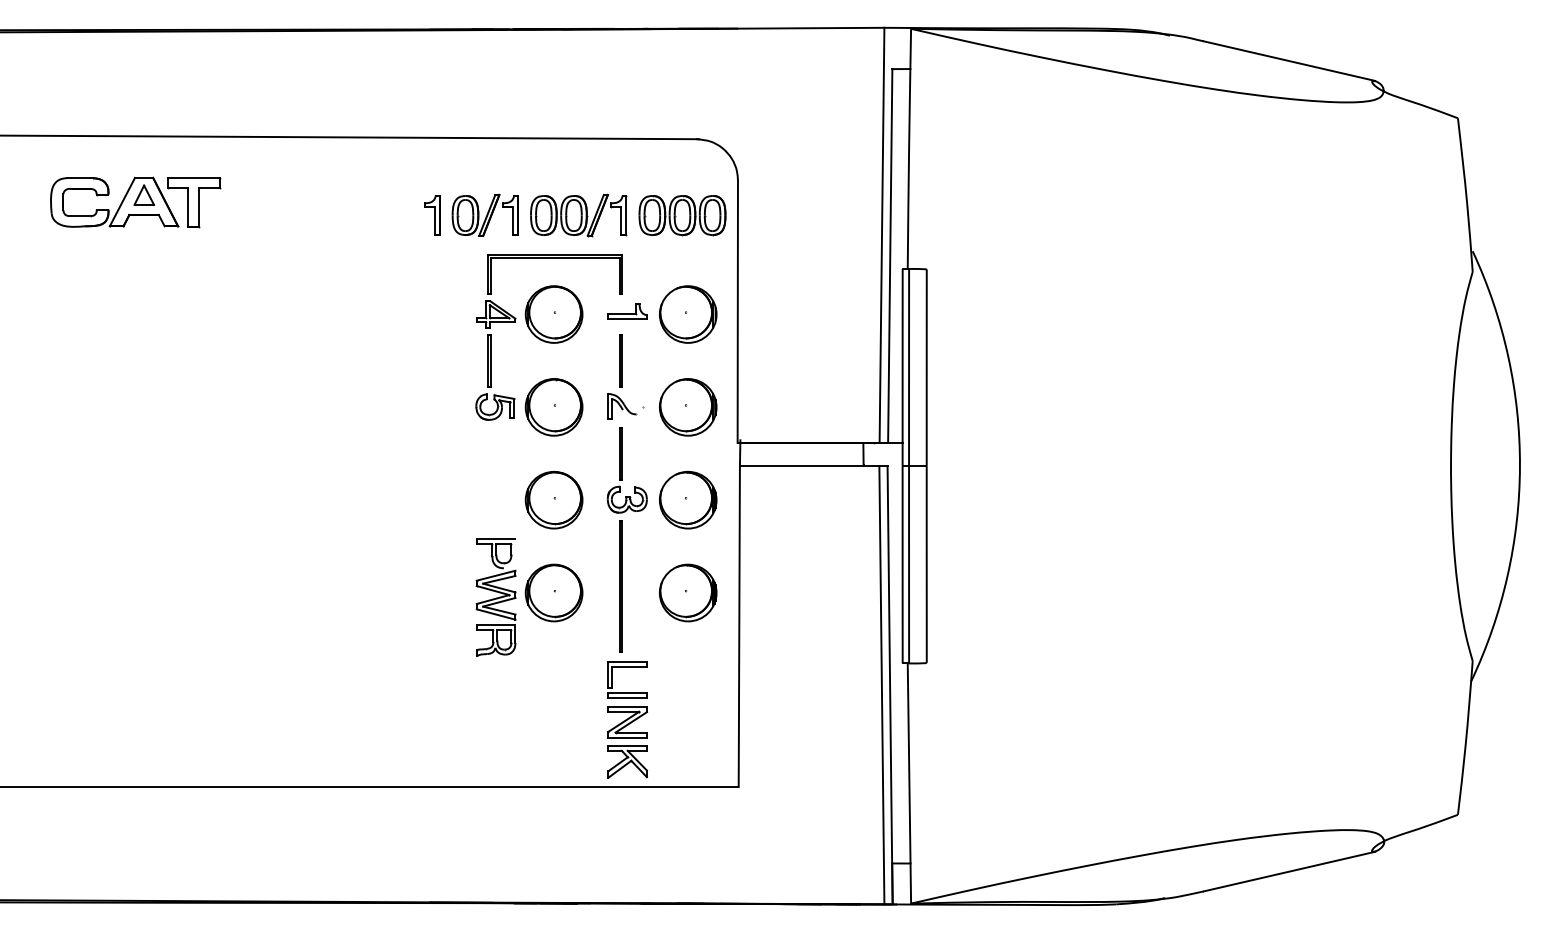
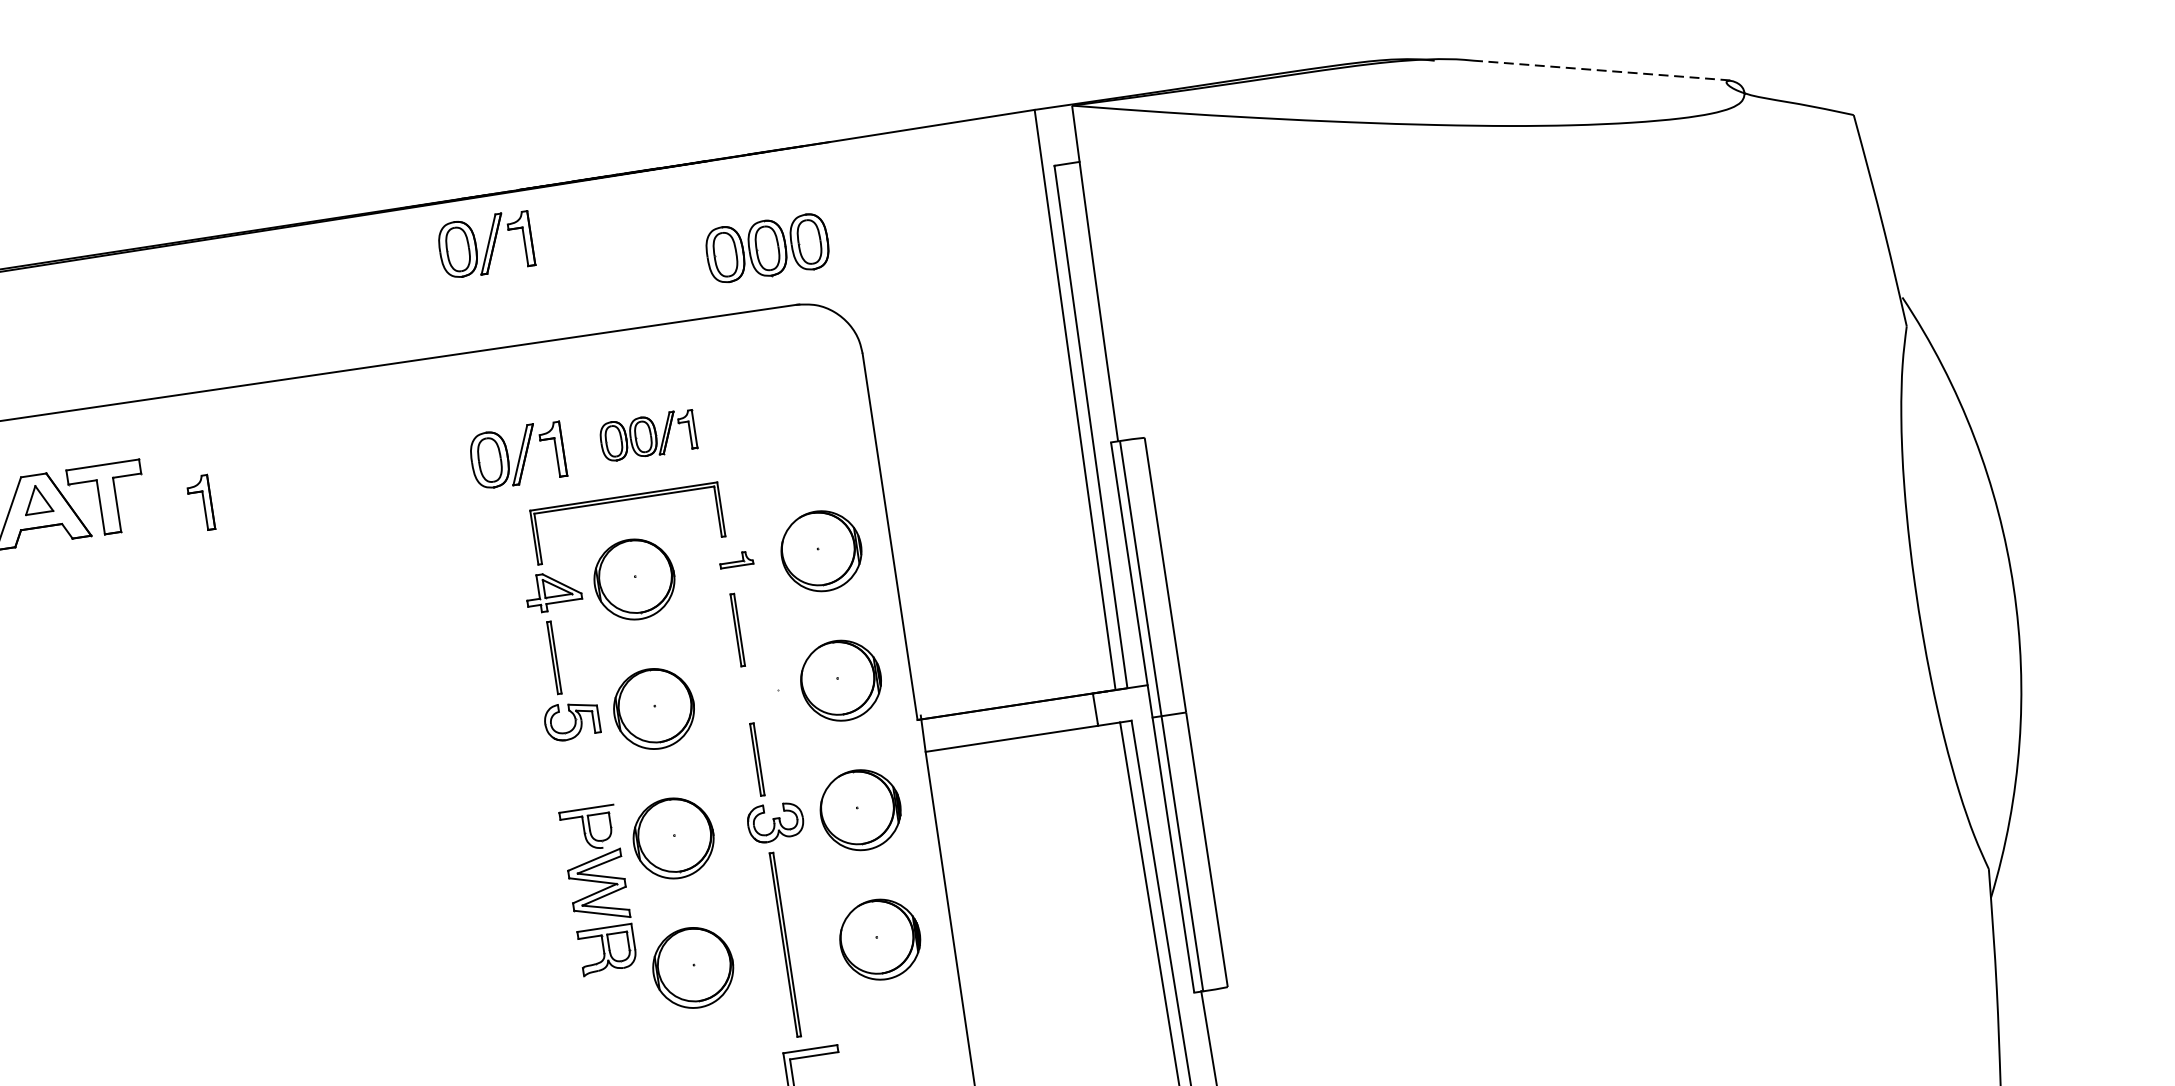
line: (1289, 61) -> (1606, 71), solid -> dashed
part: (484, 63) -> (484, 244), added
part: (432, 215) -> (201, 503), moved
part: (578, 215) -> (647, 436), size x0.7
part: (682, 215) -> (767, 248), moved
part: (627, 311) -> (736, 559), size x0.6
part: (622, 406) -> (749, 693), removed
part: (495, 597) -> (597, 890), moved

